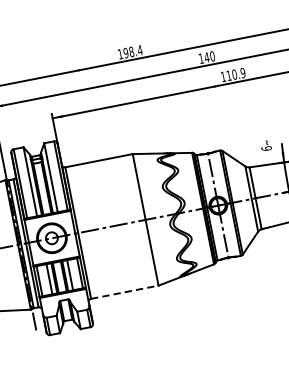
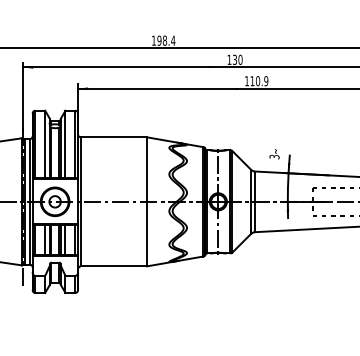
text: (206, 57) -> (234, 59), 140 -> 130
text: (266, 148) -> (274, 156), 6 -> 3
line: (125, 292) -> (114, 266), dashed -> solid

